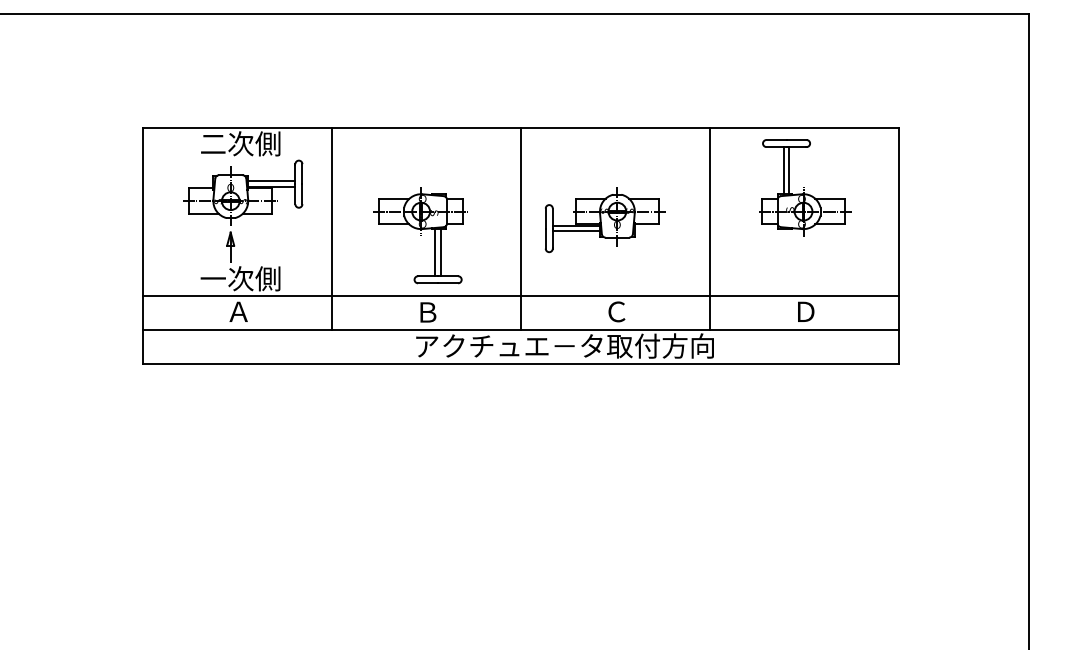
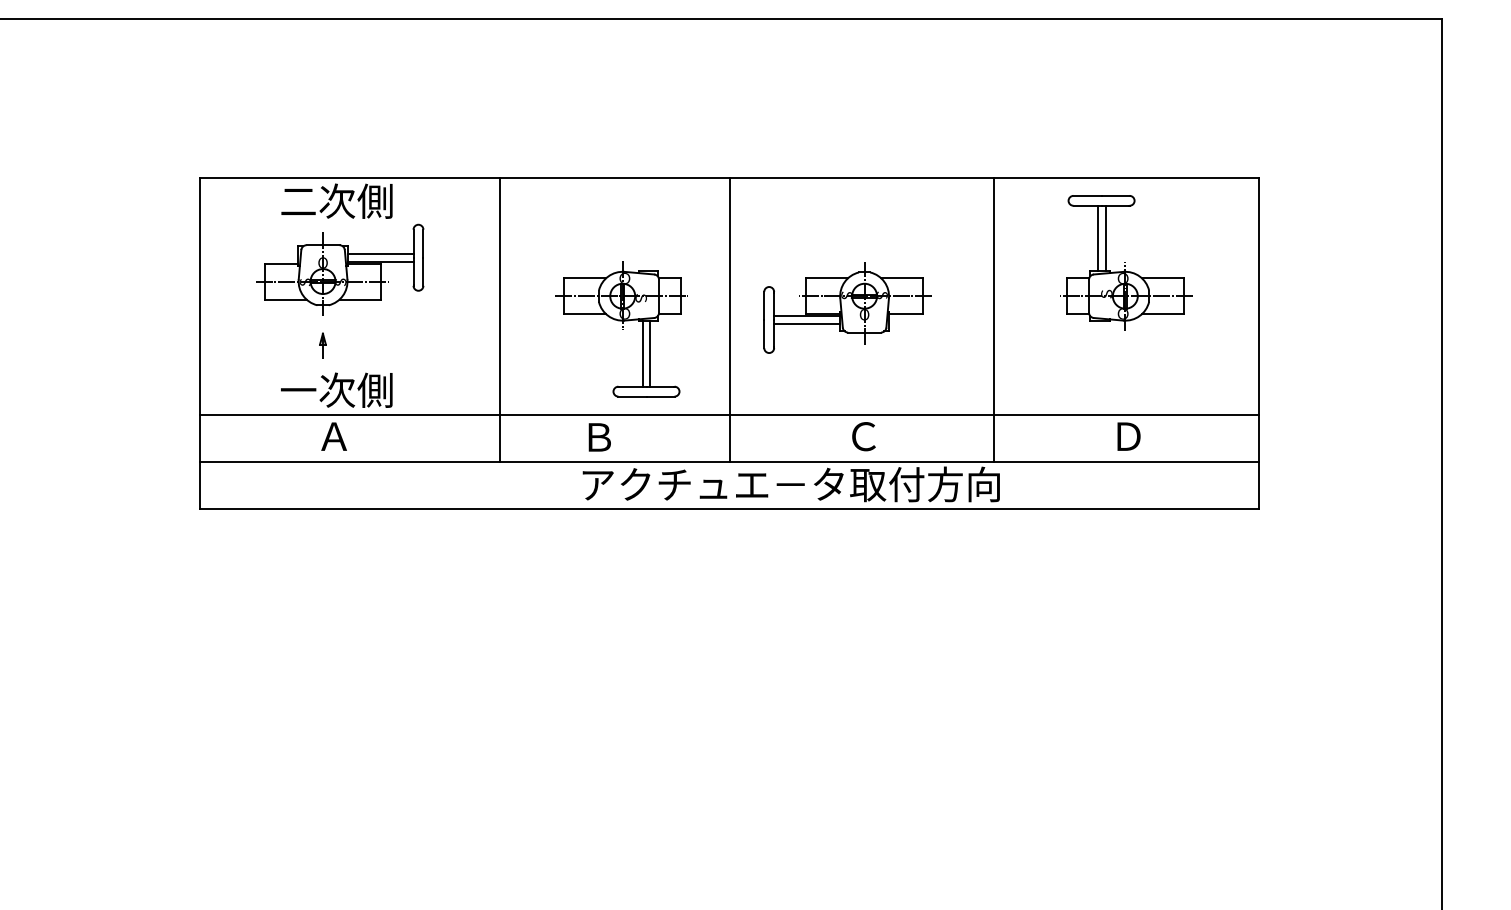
line: (331, 228) -> (499, 320), moved
part: (420, 235) -> (621, 329), moved
part: (230, 246) -> (322, 345), size x0.6

